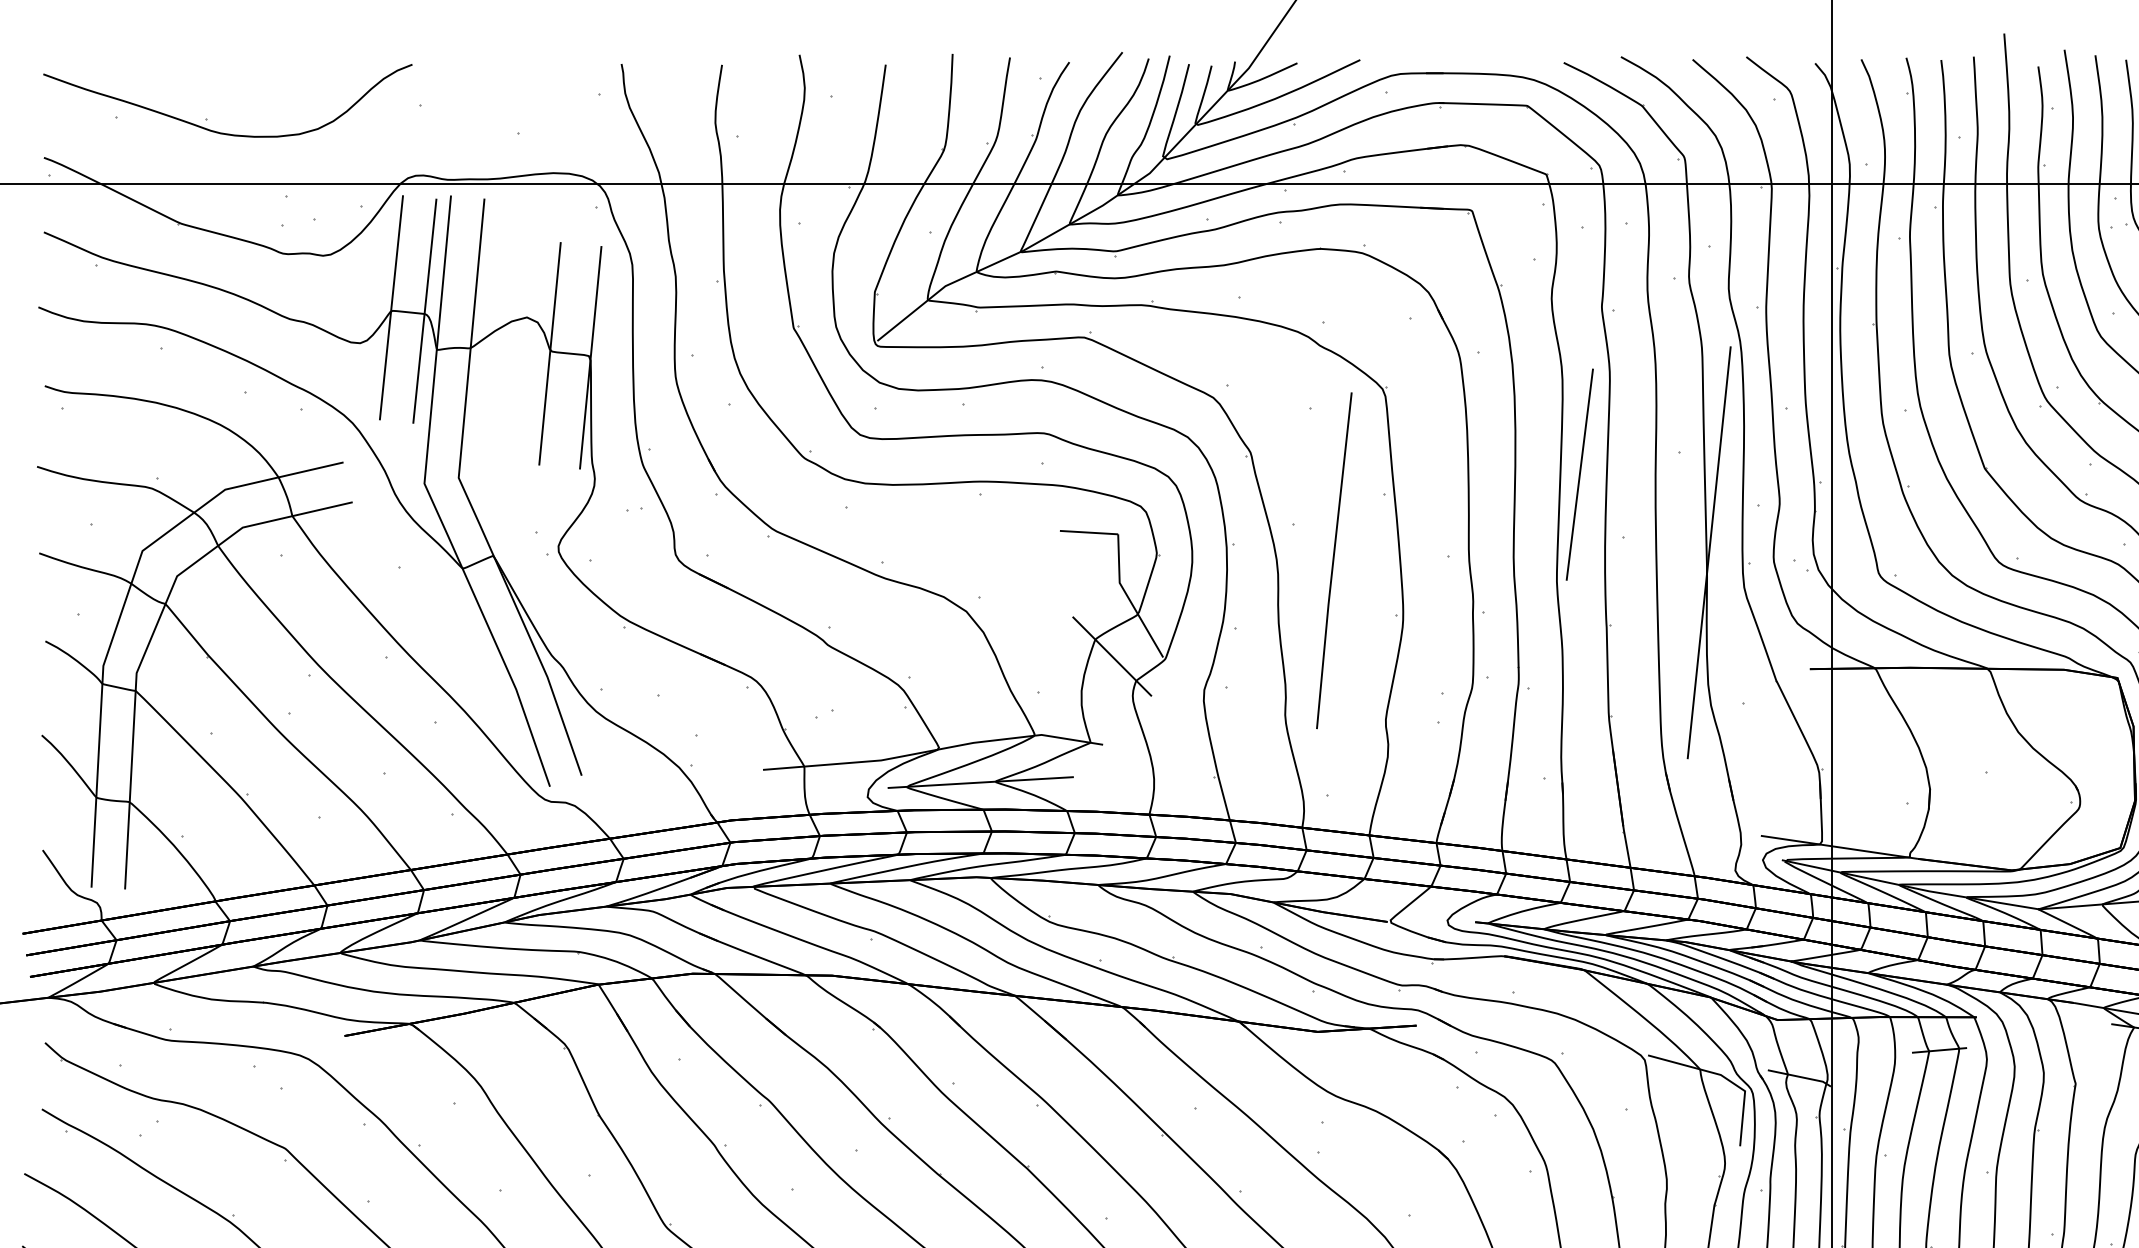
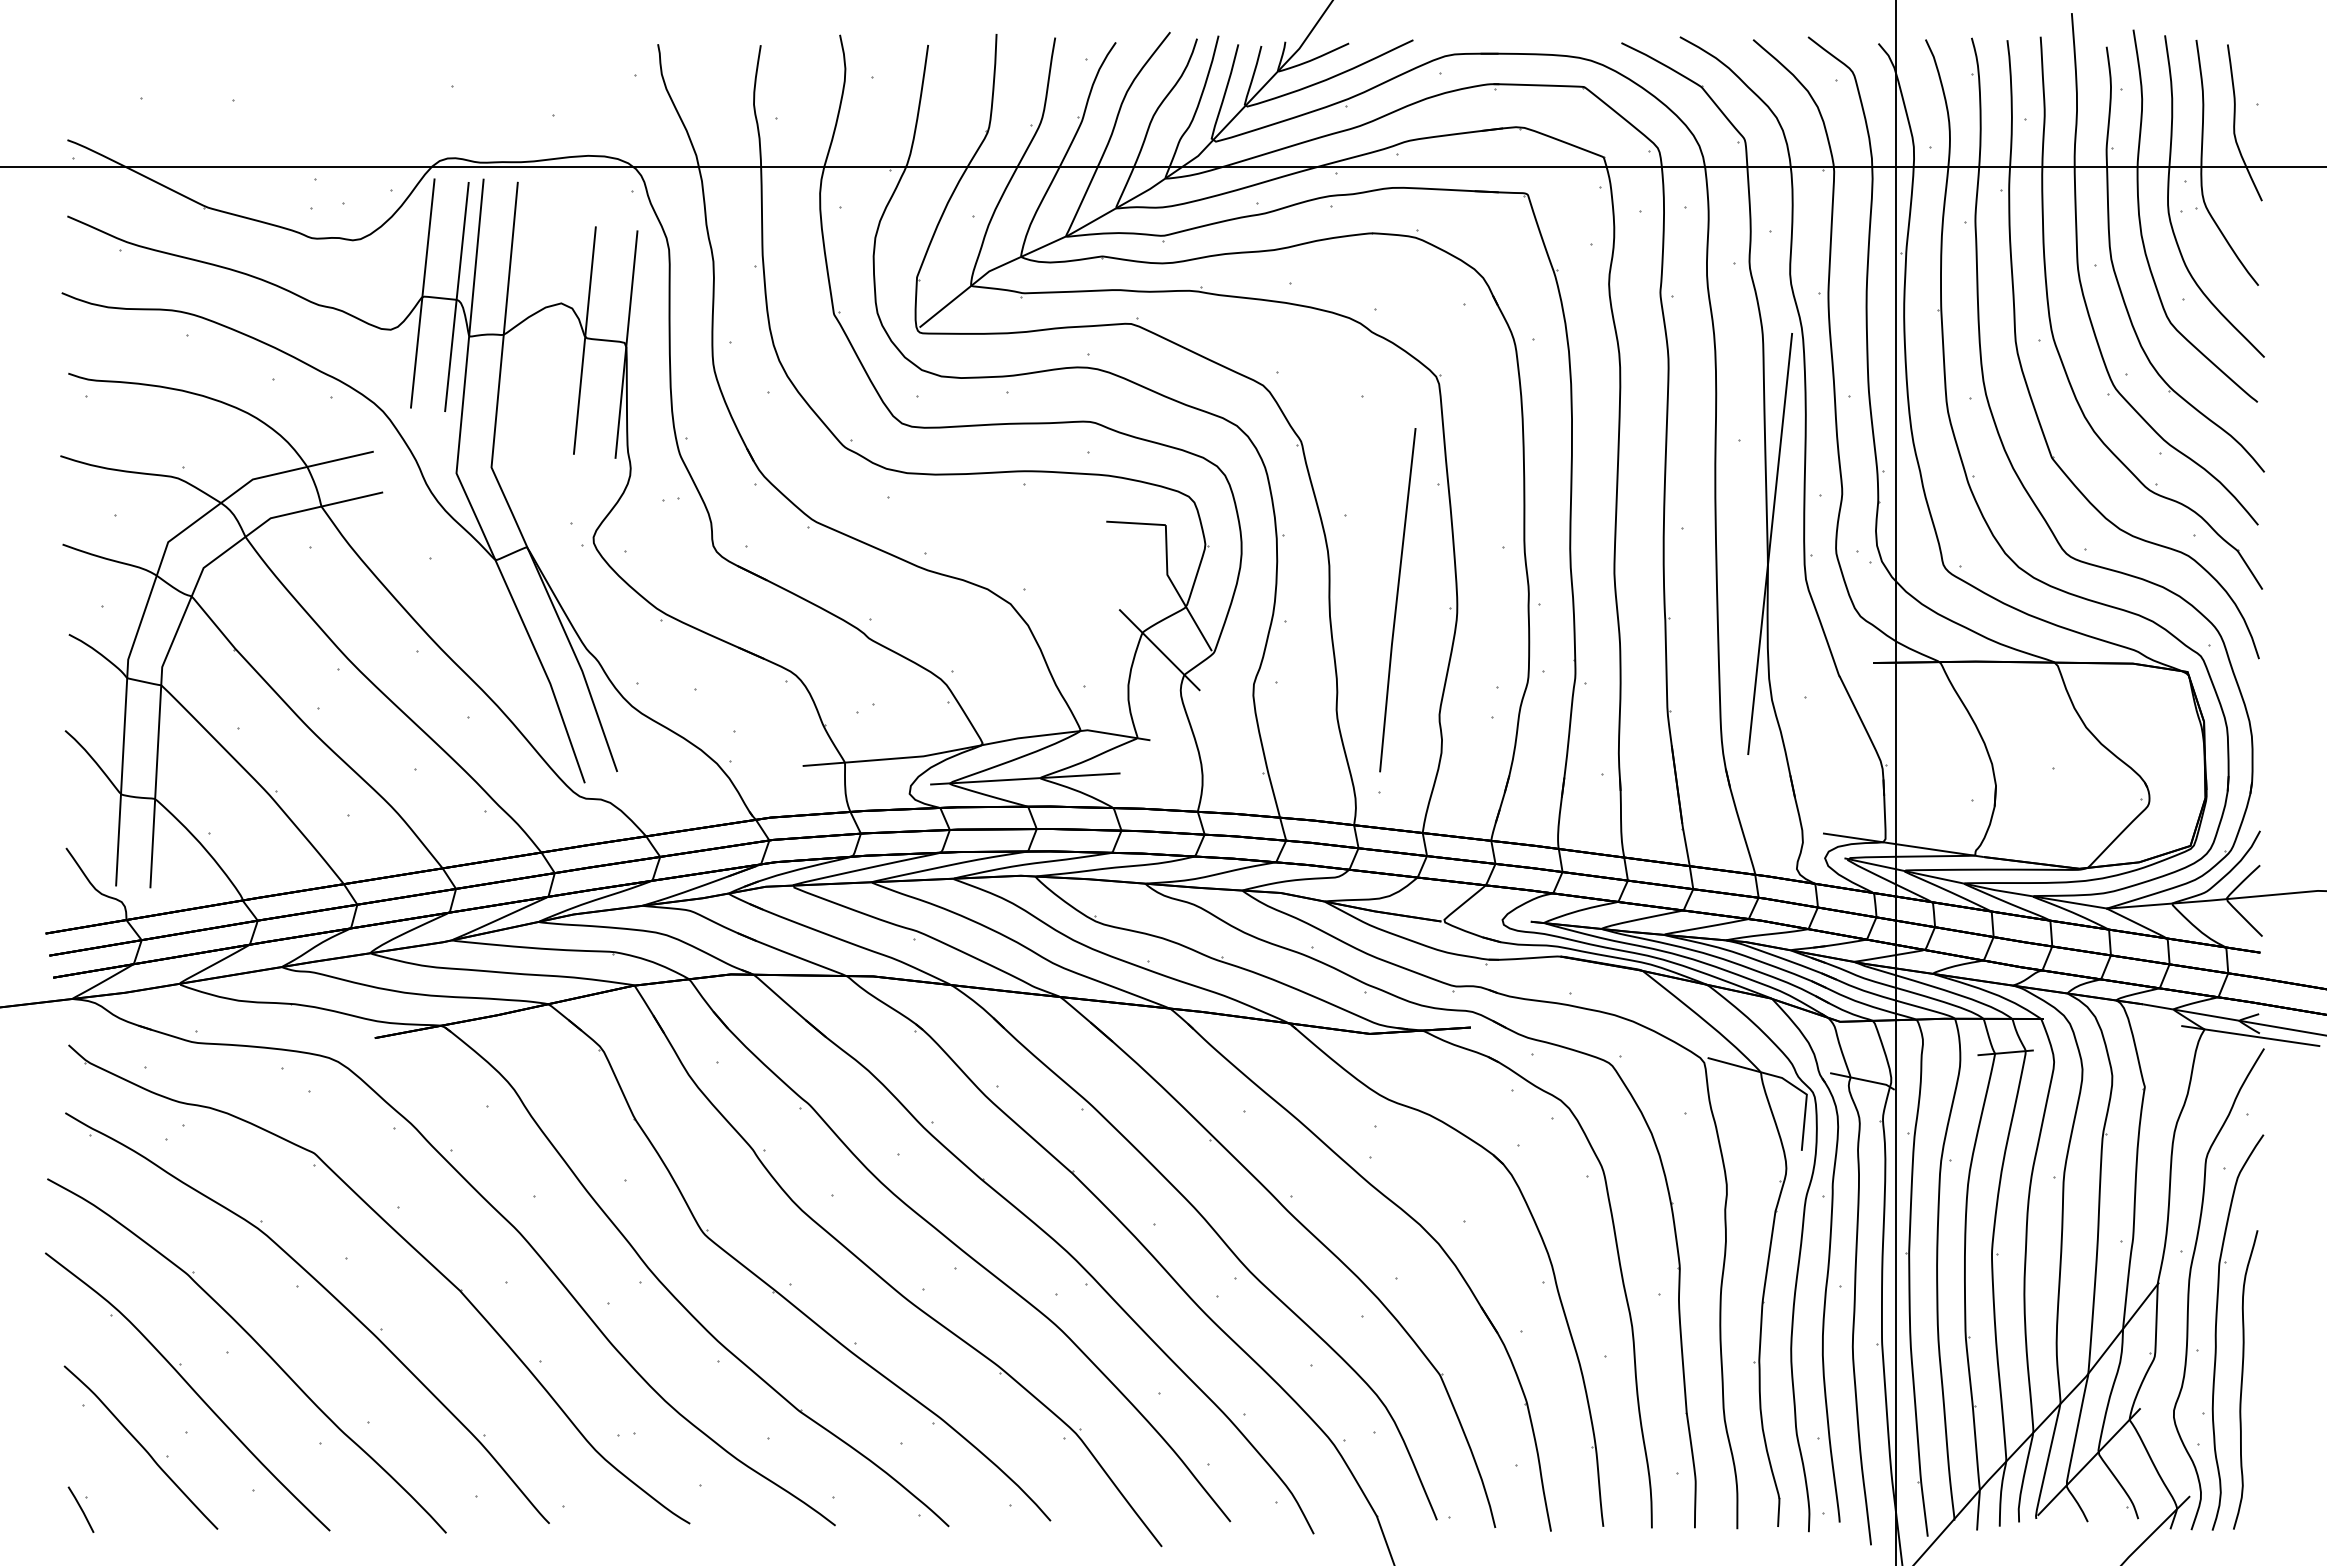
curve: (224, 132) -> (252, 114), removed
line: (1579, 474) -> (1637, 463), removed
line: (1334, 561) -> (1397, 600), moved

